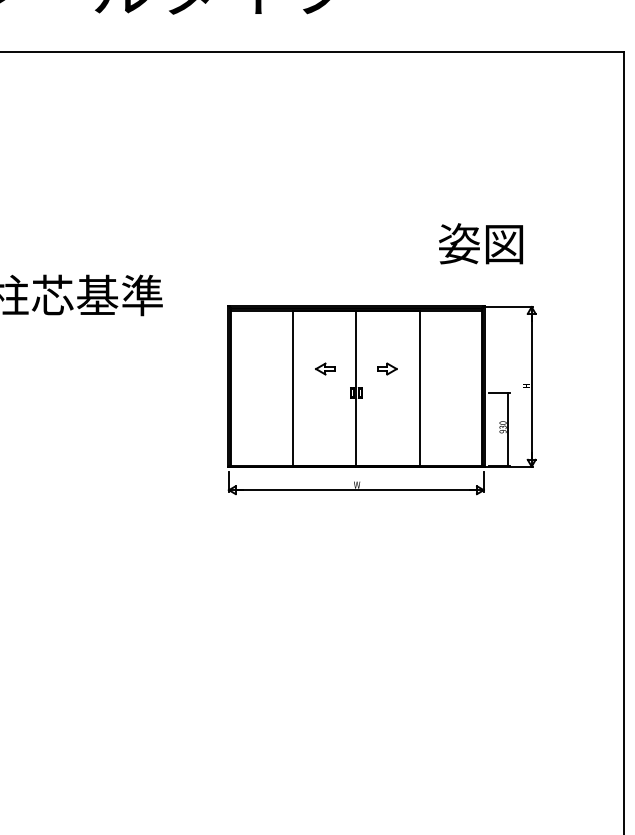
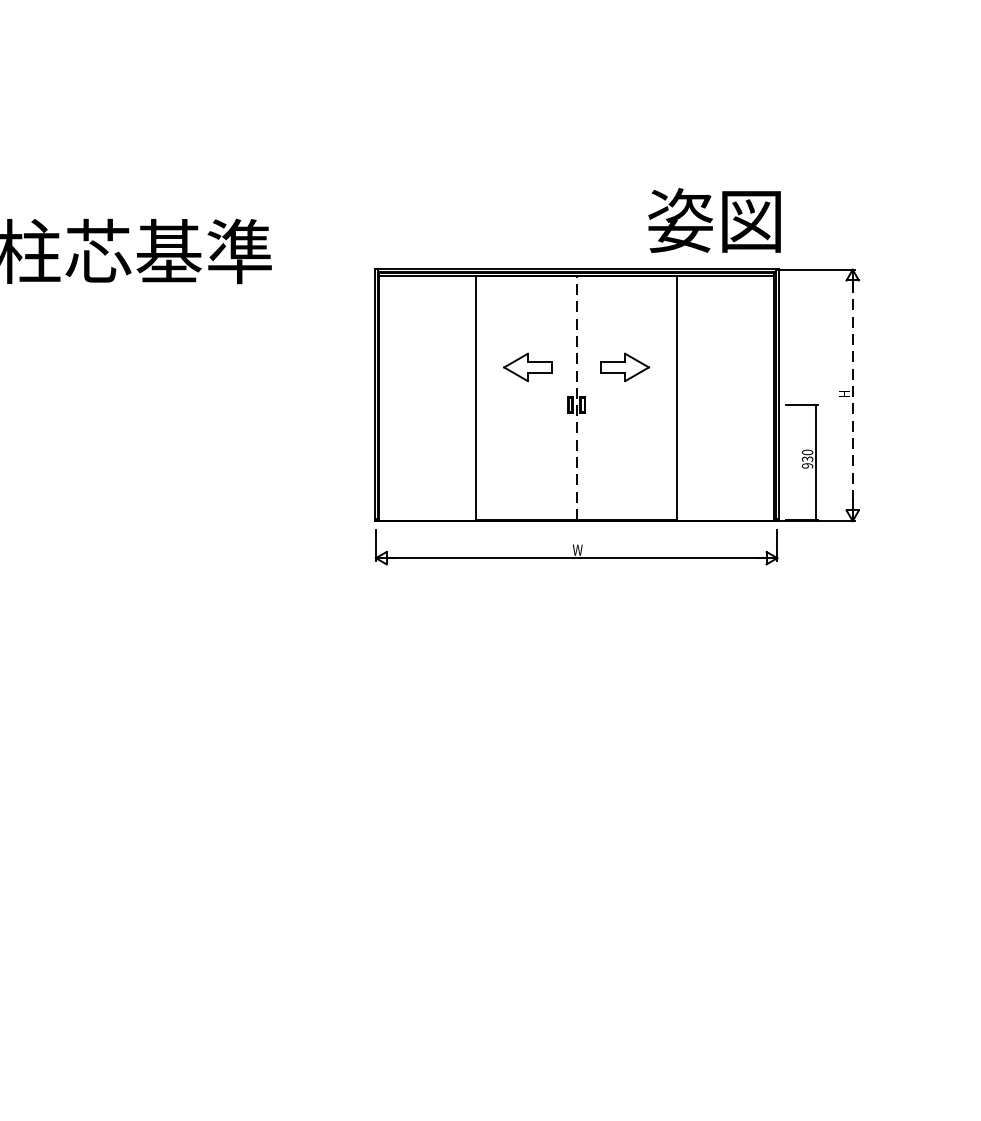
text: (480, 243) -> (713, 220), moved
part: (325, 368) -> (527, 366), size x1.6
part: (387, 368) -> (625, 366), size x1.6
line: (531, 386) -> (852, 394), solid -> dashed
line: (356, 388) -> (576, 398), solid -> dashed

